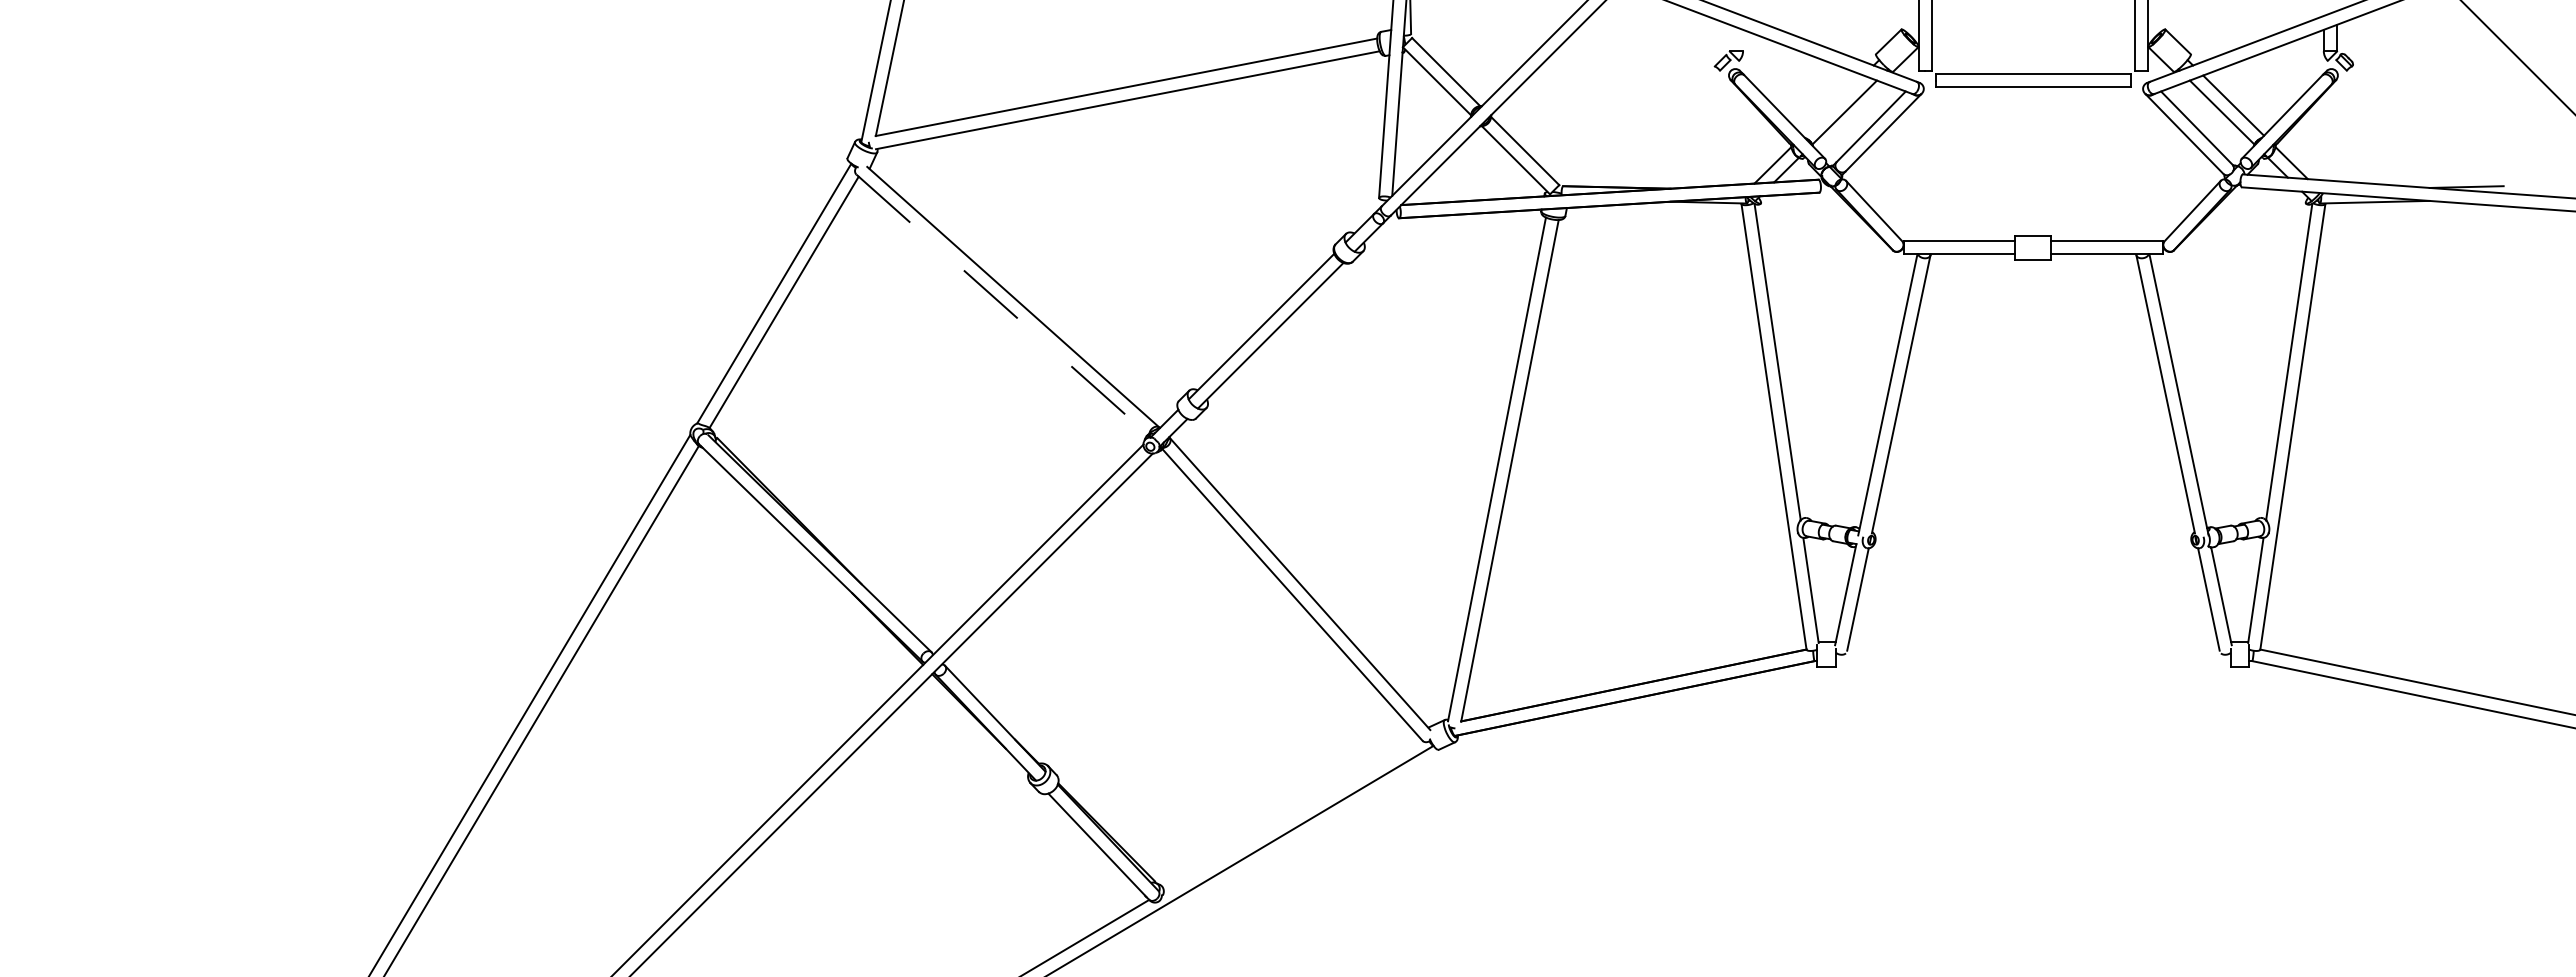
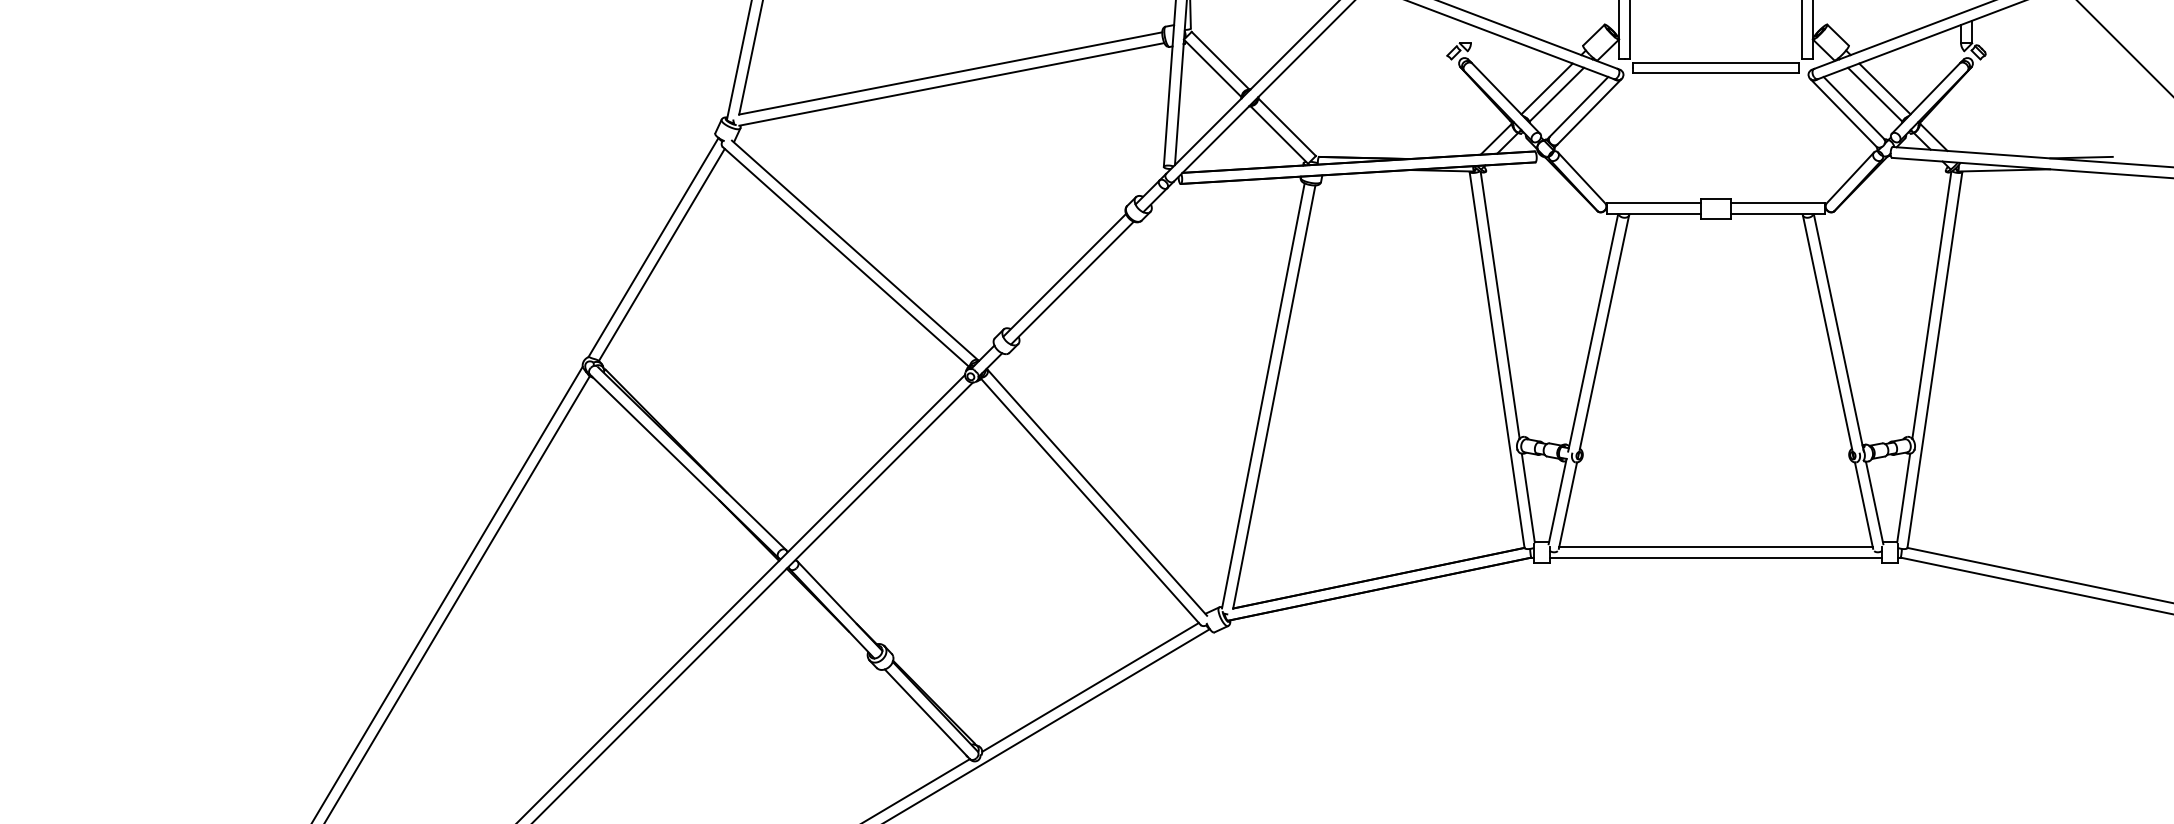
line: (1832, 105) -> (1546, 88), added
line: (1002, 305) -> (846, 257), dashed -> solid
line: (2033, 648) -> (1716, 547), added
line: (2033, 661) -> (1716, 557), added
line: (1291, 814) -> (1089, 687), added

